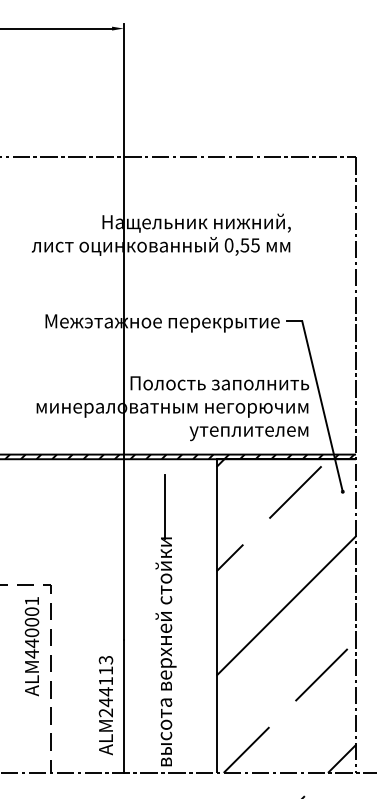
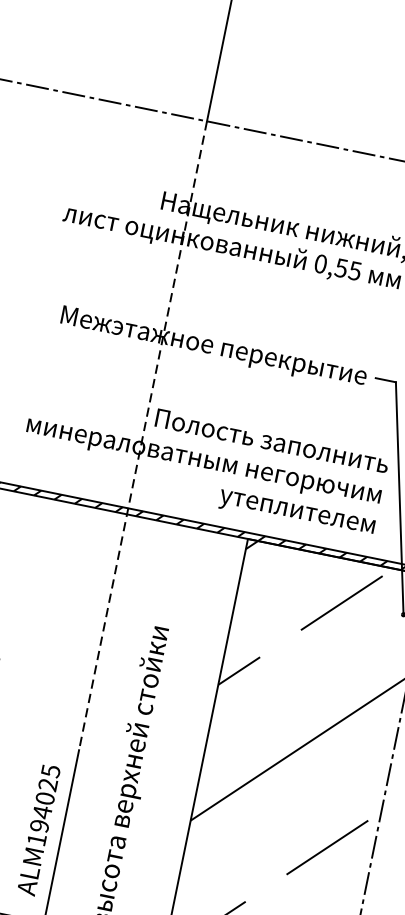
line: (123, 398) -> (142, 435), solid -> dashed
line: (164, 507) -> (167, 588), removed
text: (105, 686) -> (43, 805), ALM244113 -> ALM194025

